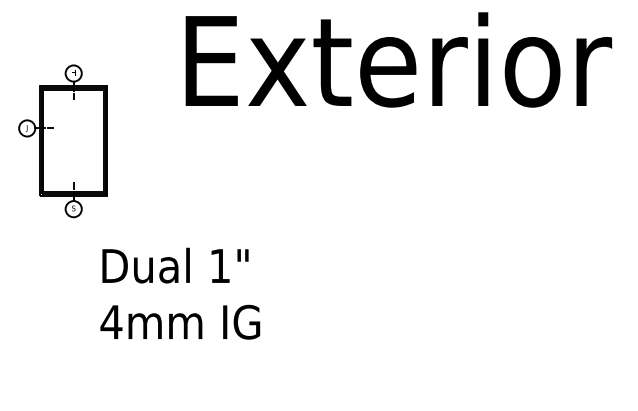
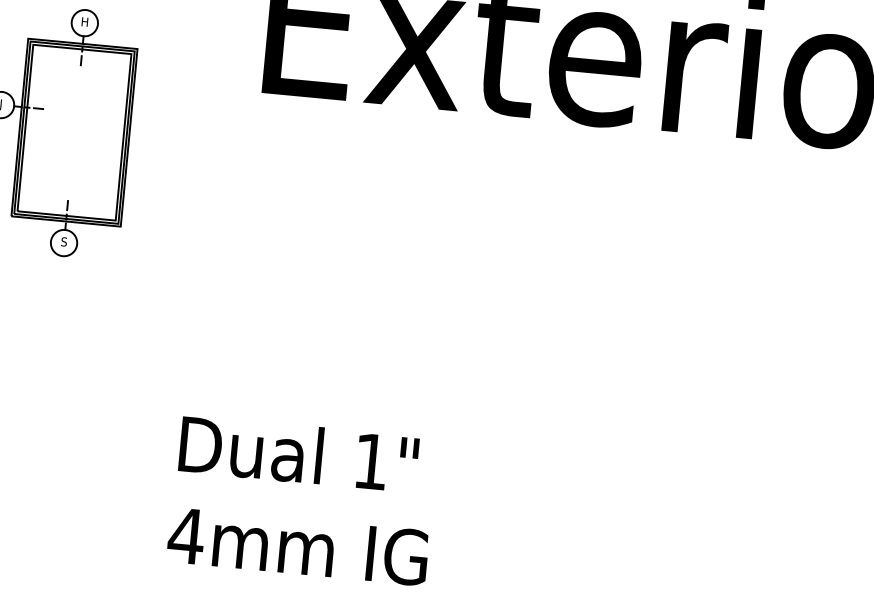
text: (180, 293) -> (302, 500), moved

